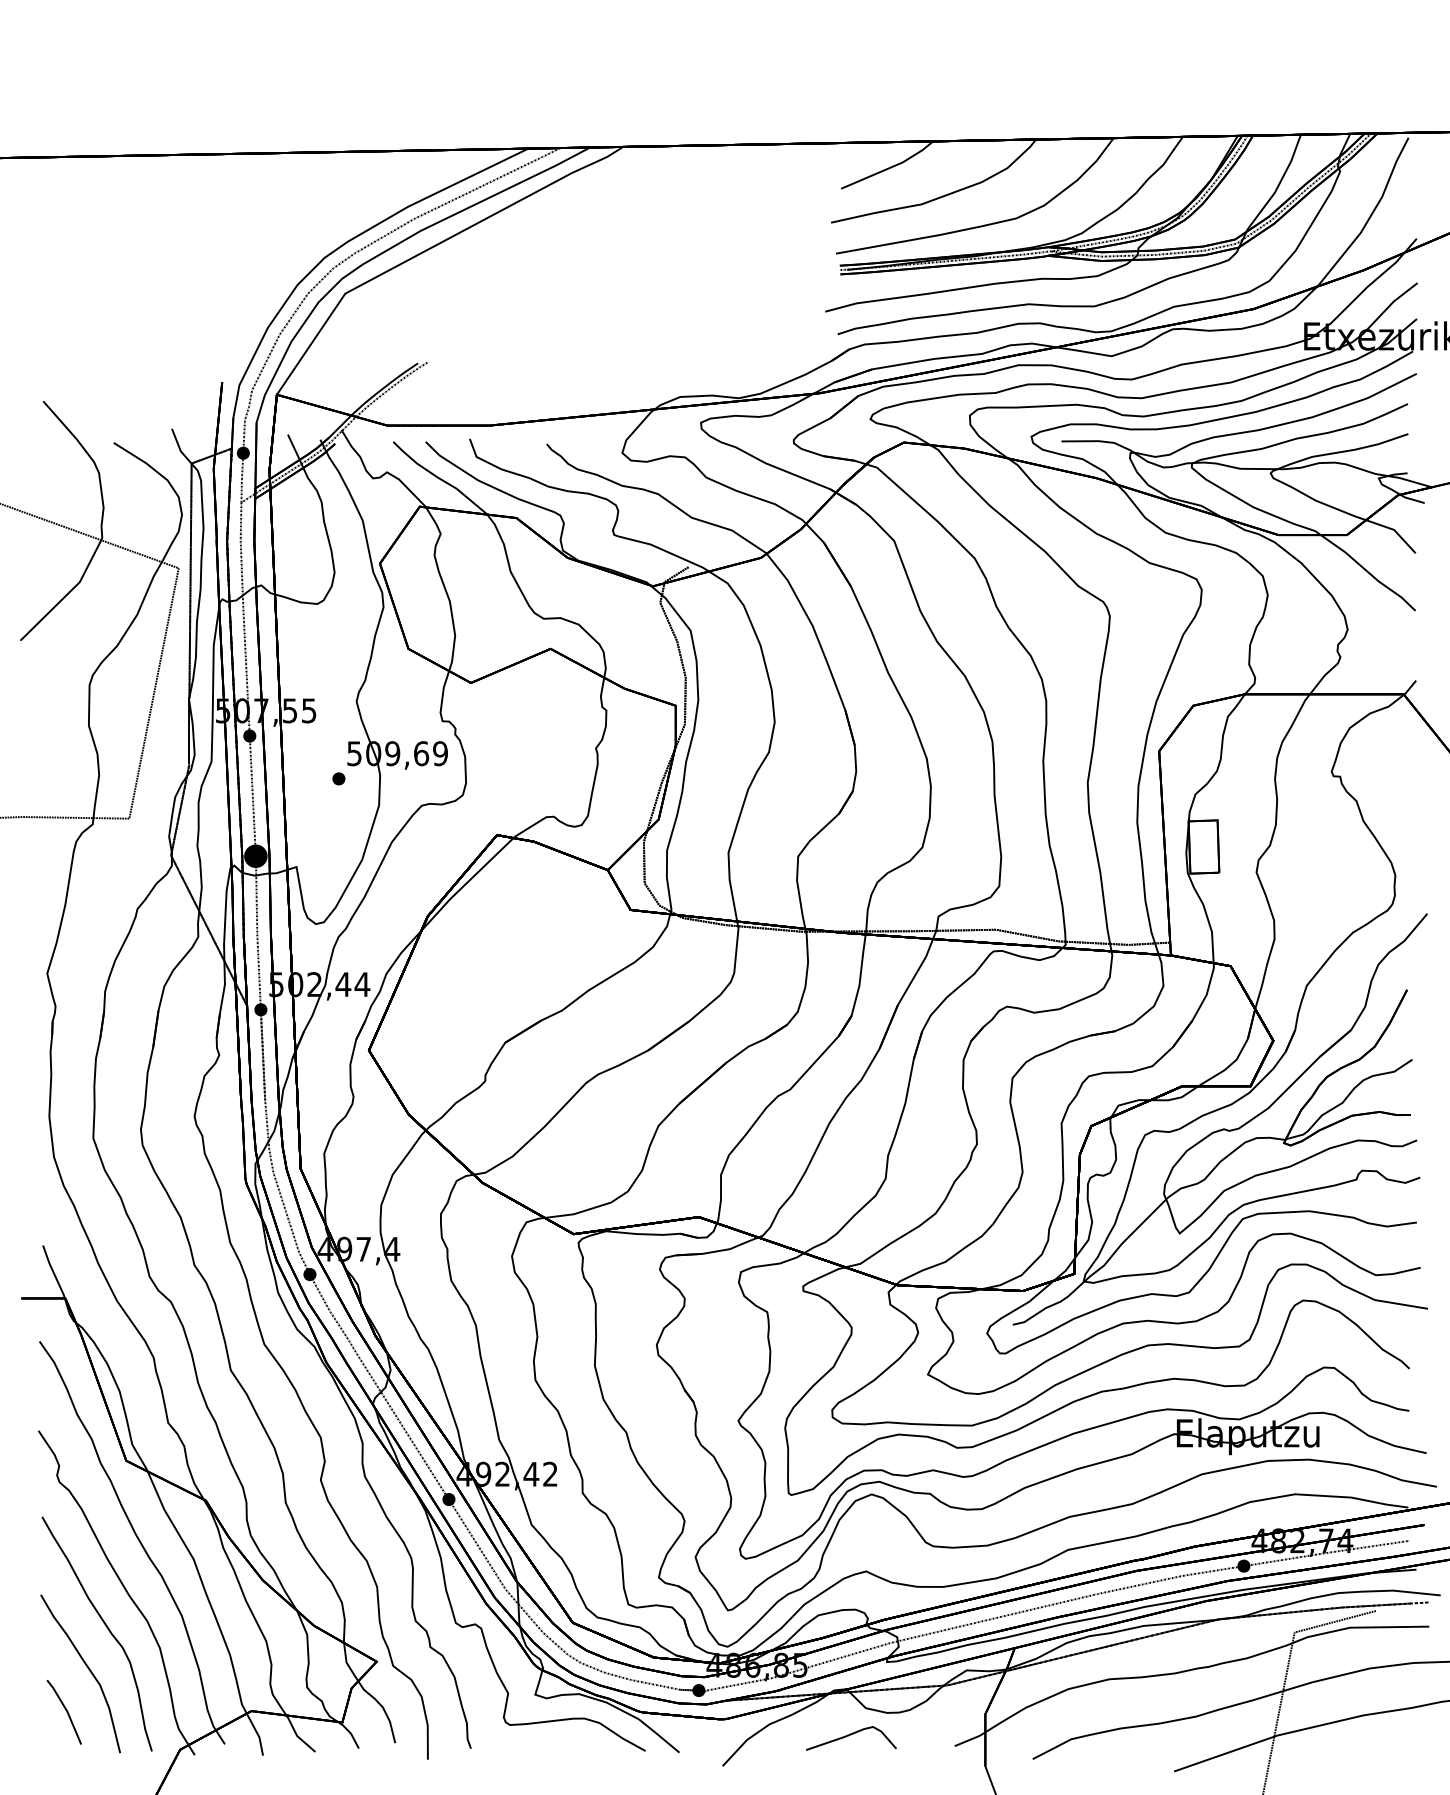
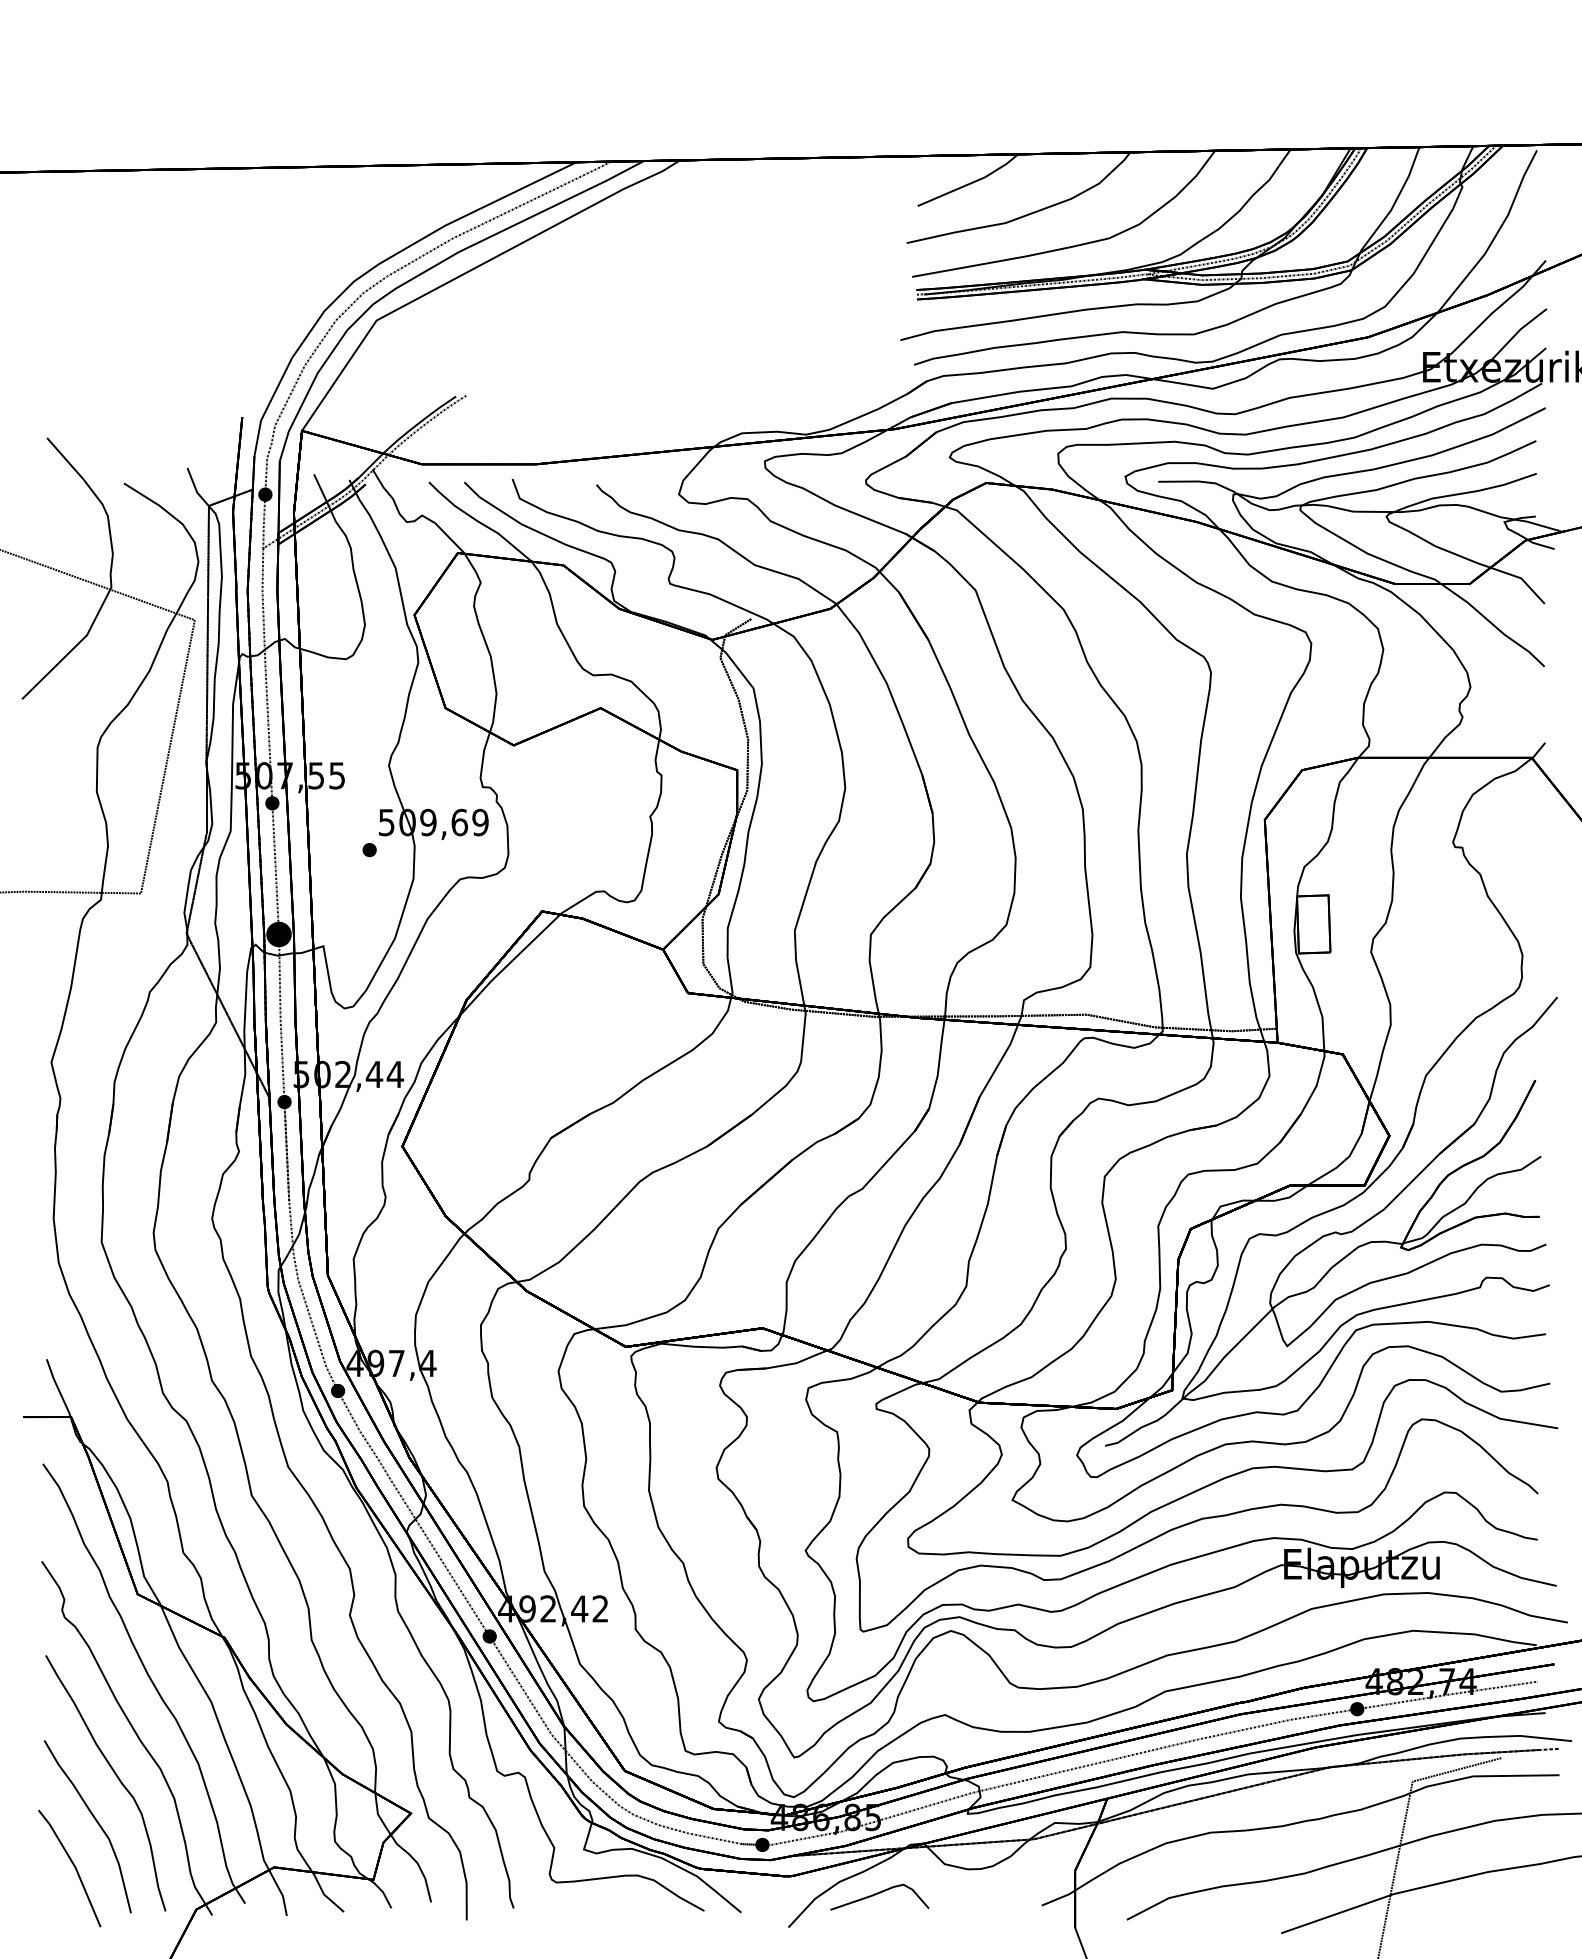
part: (64, 1712) -> (70, 1868), size x1.67
curve: (851, 1735) -> (879, 1894), moved

